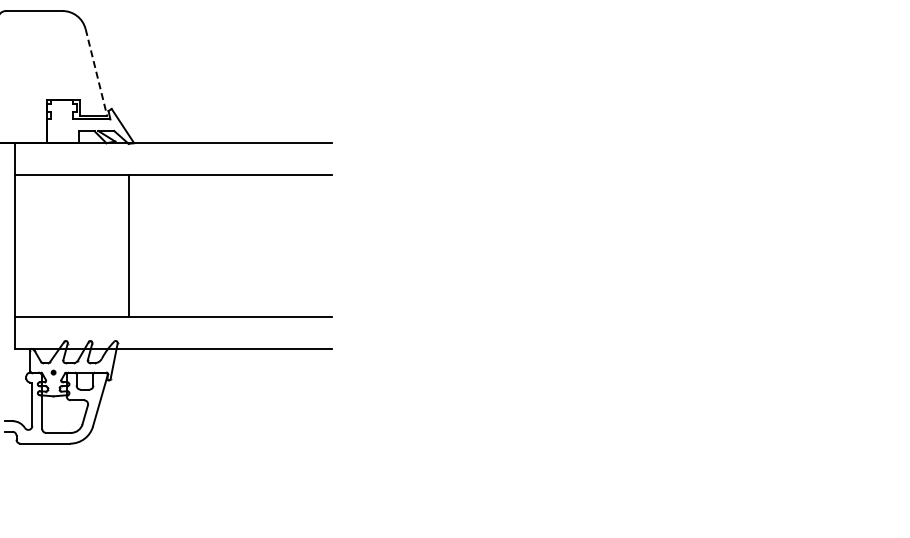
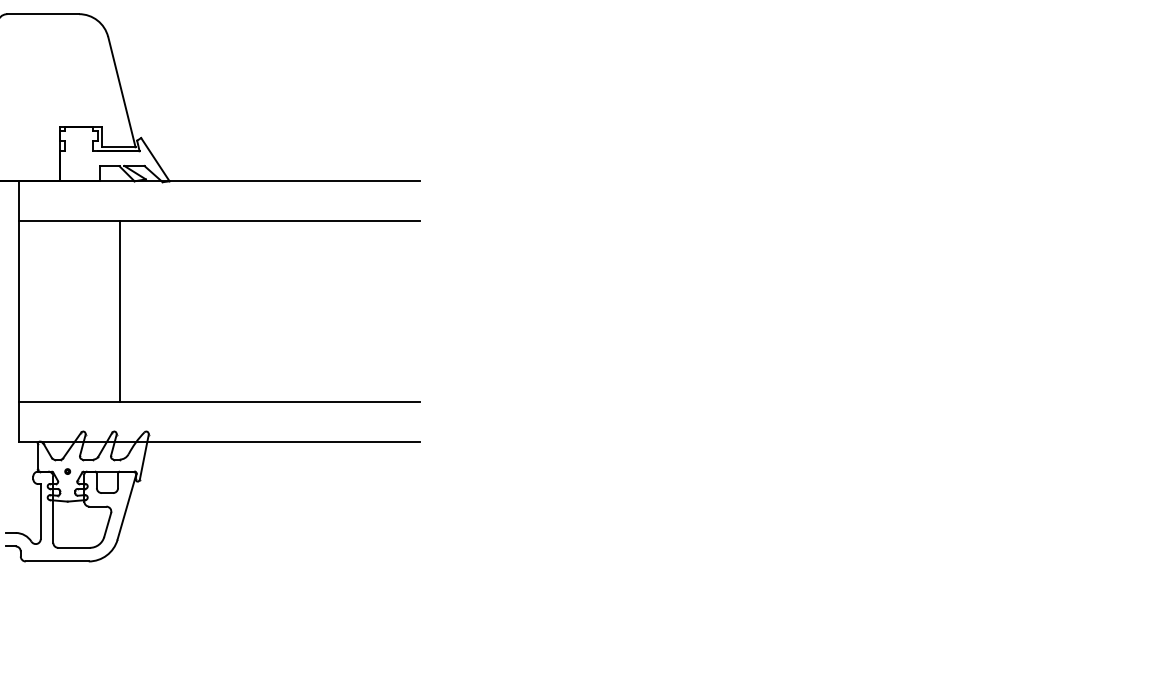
line: (96, 72) -> (121, 91), dashed -> solid
line: (128, 245) -> (119, 310), moved

